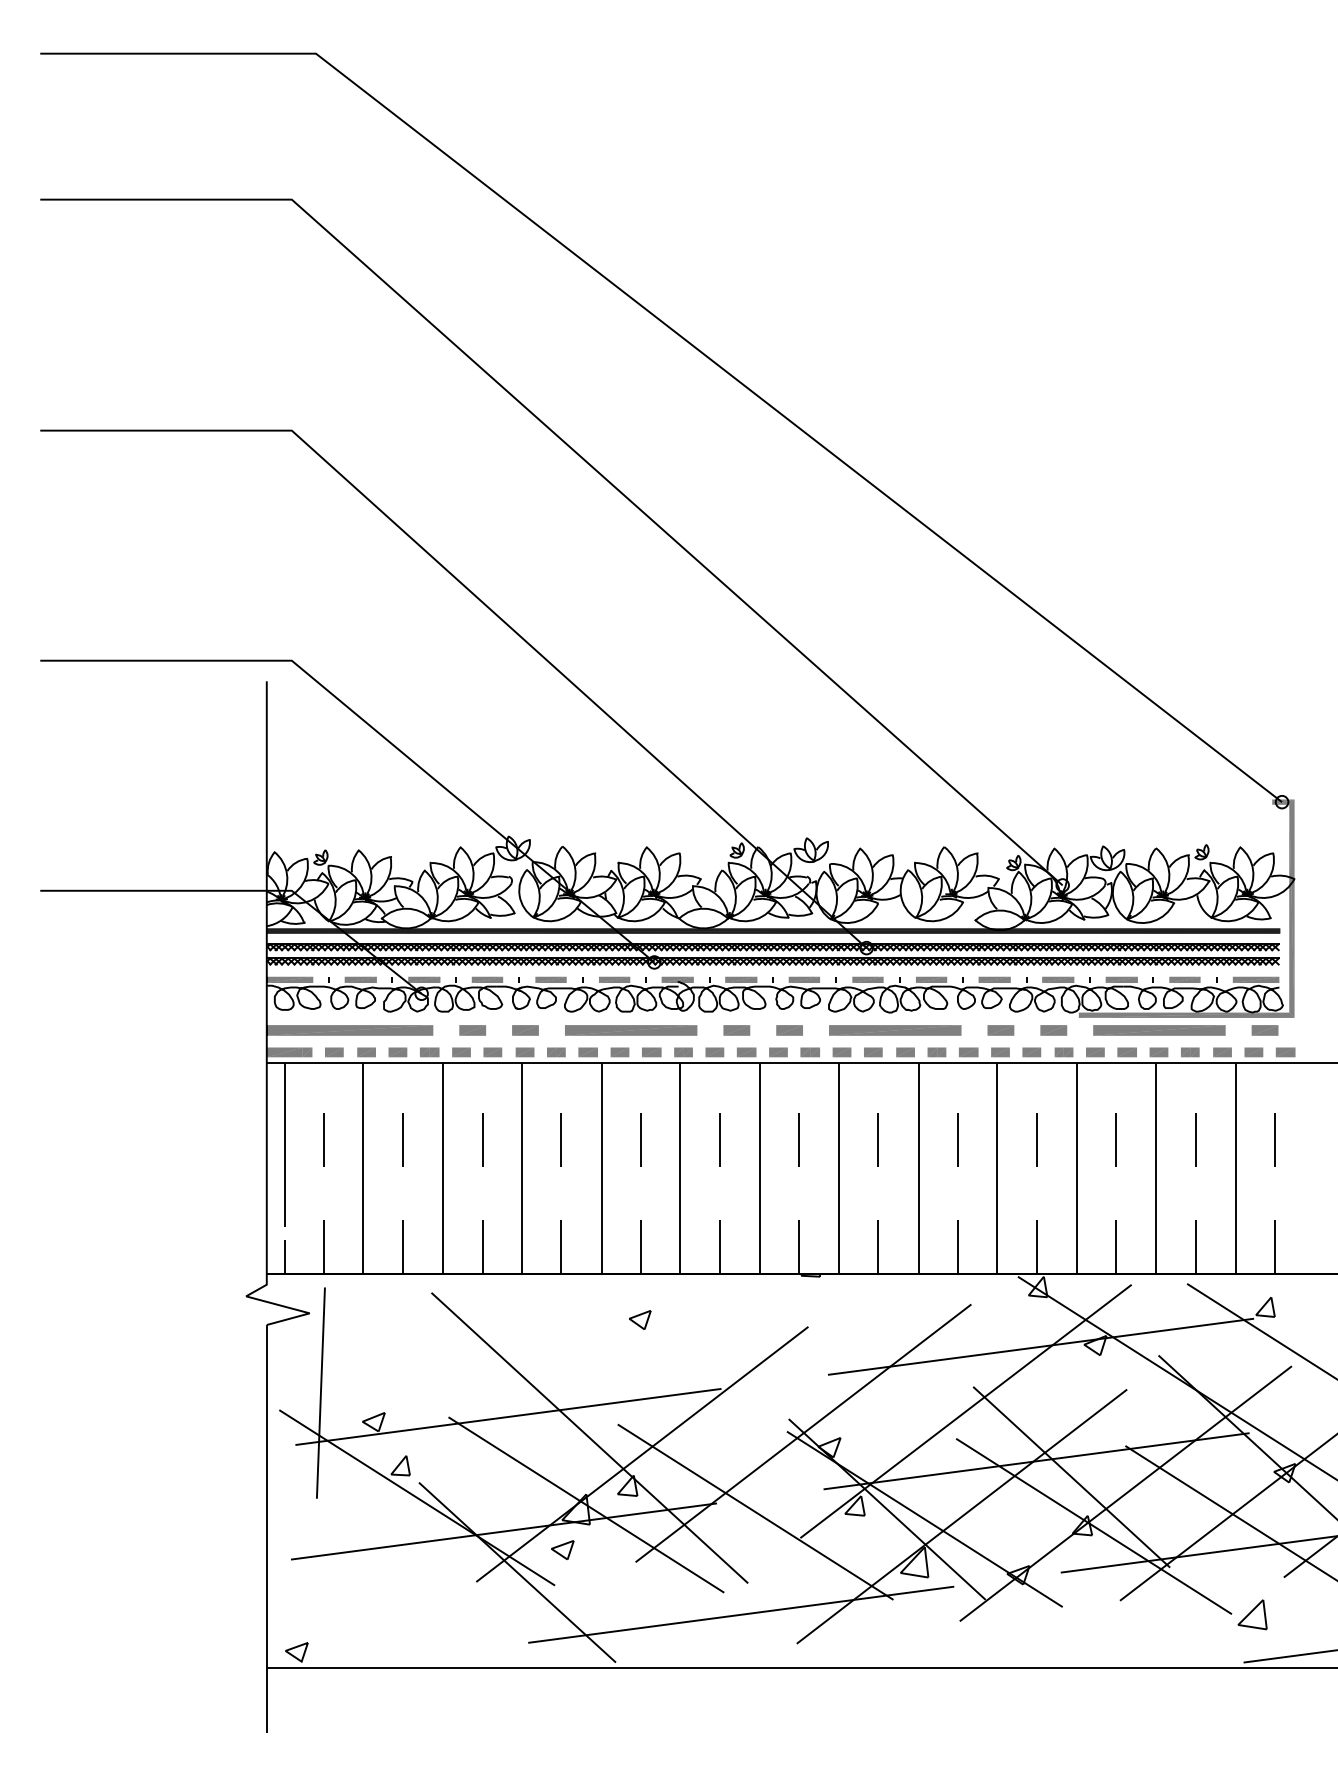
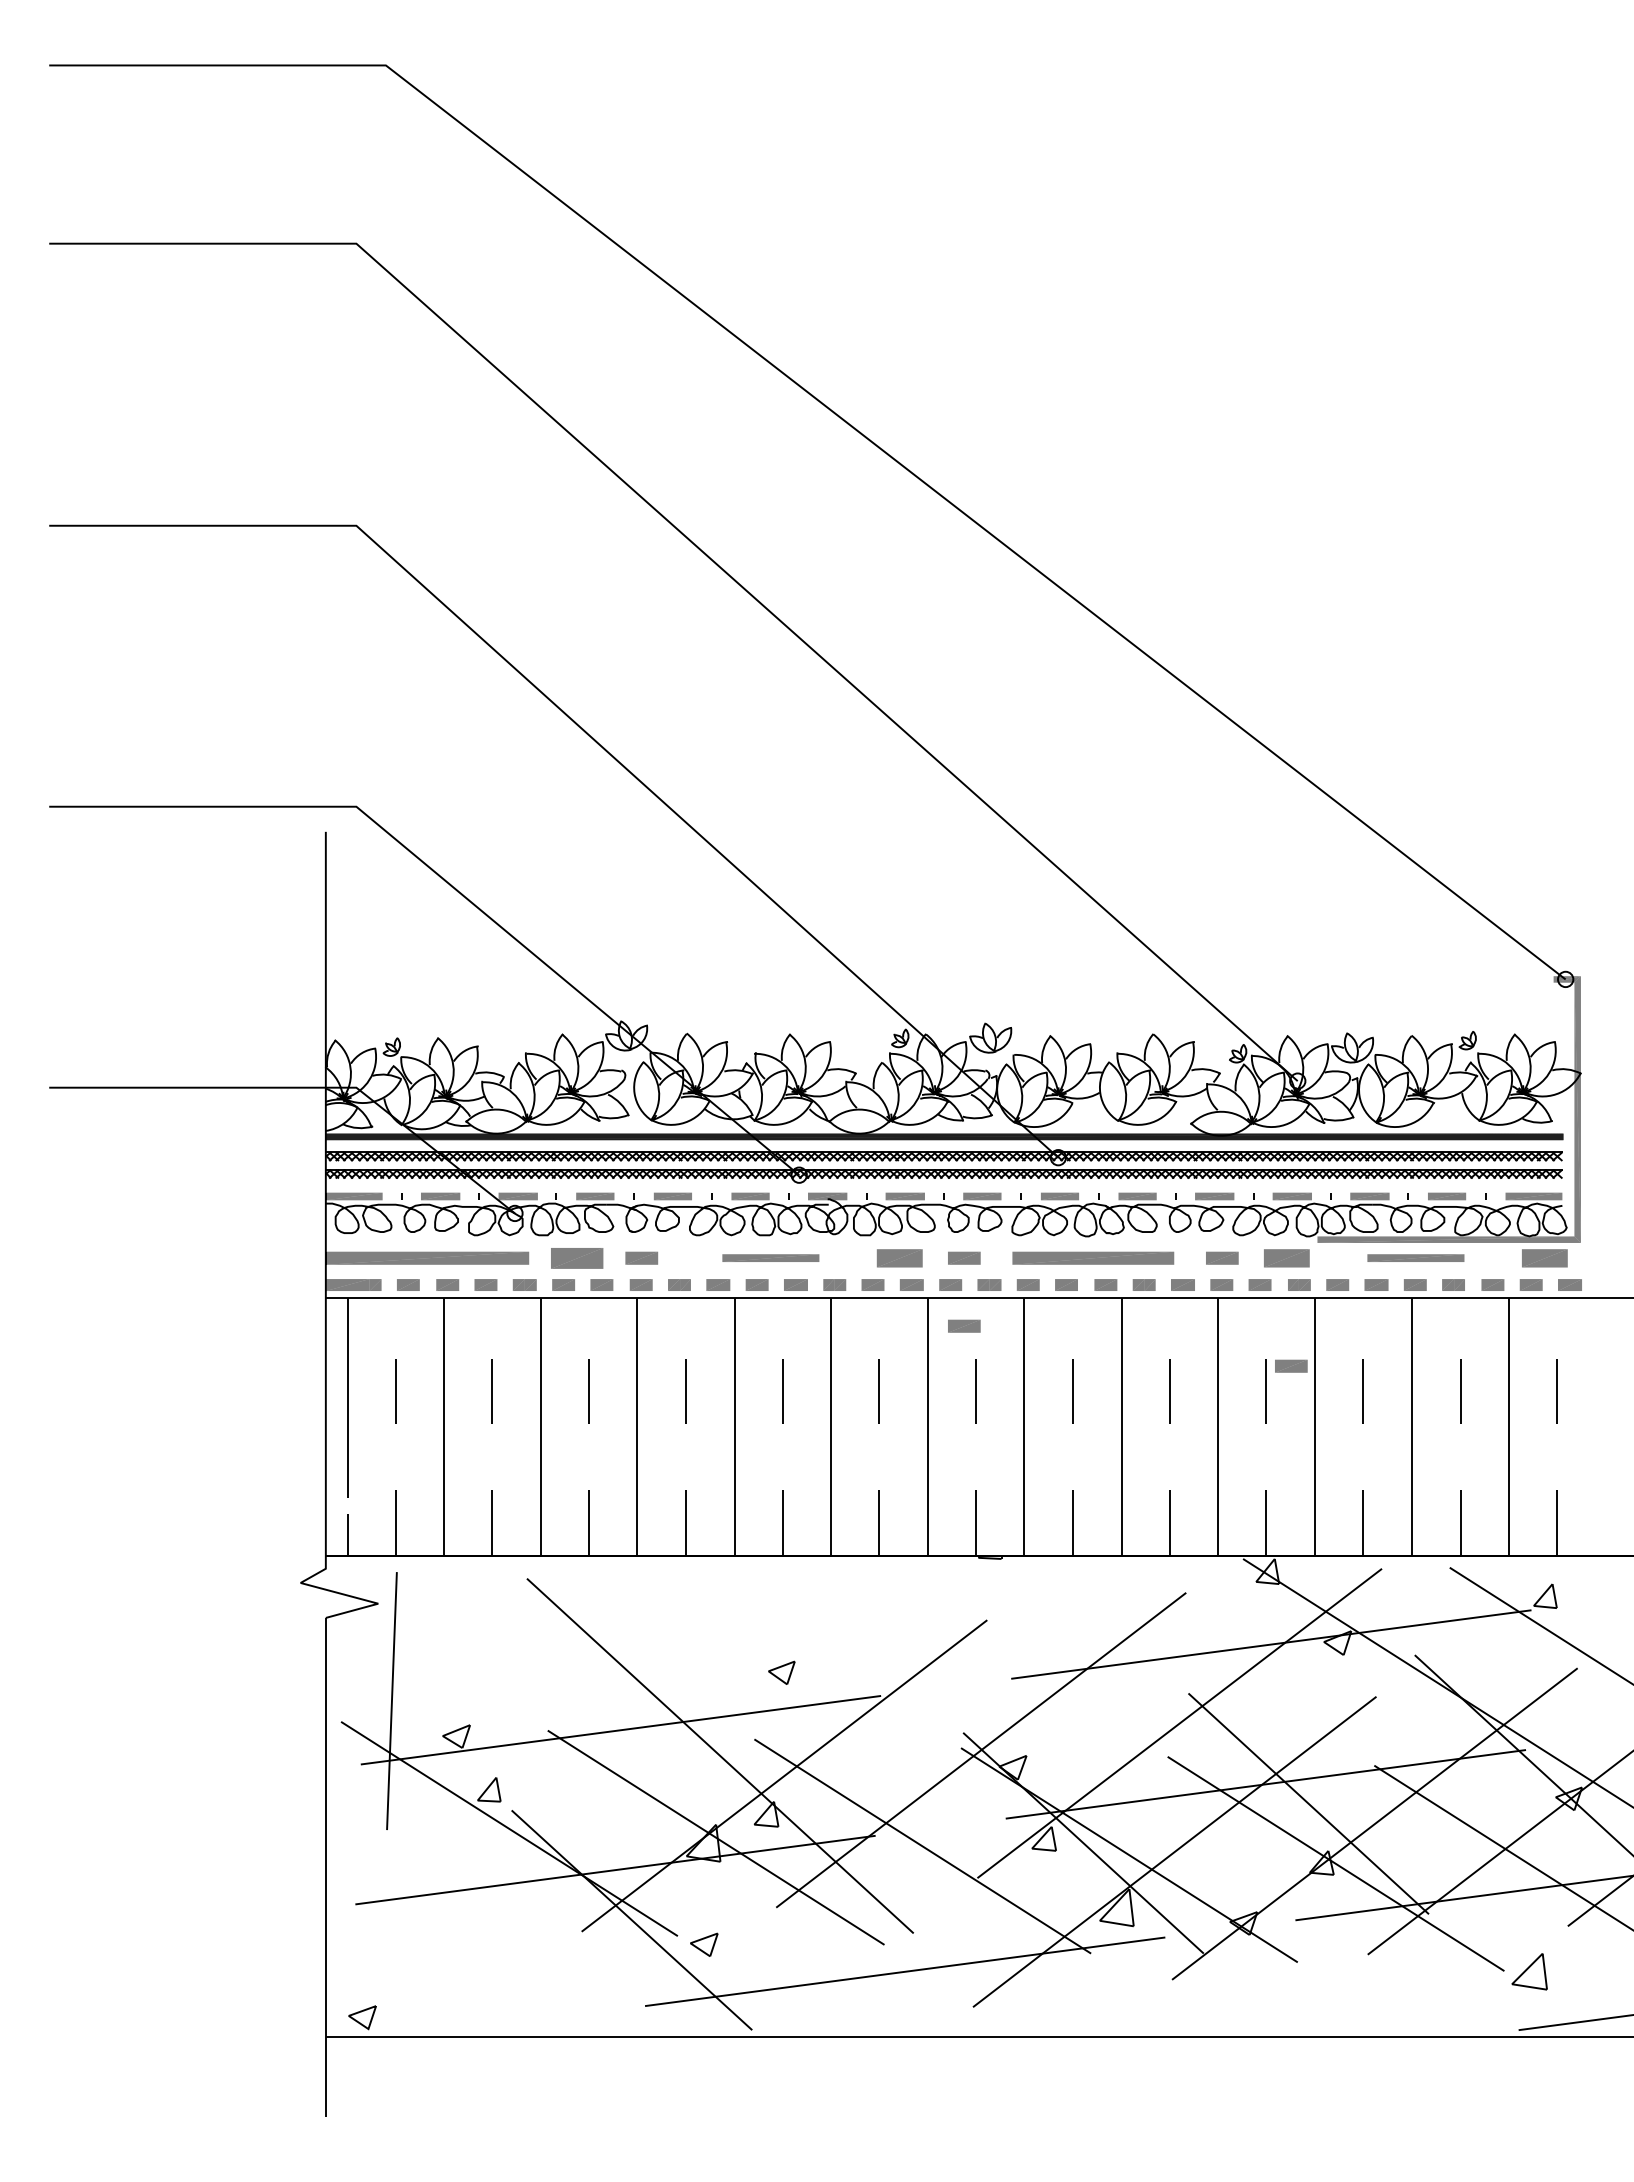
part: (472, 1029) -> (577, 1257), size x1.6
part: (630, 1029) -> (770, 1257), size x0.6
part: (736, 1029) -> (899, 1257), size x1.4
part: (1053, 1029) -> (1286, 1257), size x1.4
part: (1159, 1029) -> (1415, 1257), size x0.6
part: (1264, 1029) -> (1544, 1257), size x1.4
part: (789, 1085) -> (964, 1325), added
part: (1057, 1118) -> (1291, 1365), added
part: (639, 1319) -> (781, 1672), moved
part: (562, 1549) -> (704, 1944), moved

